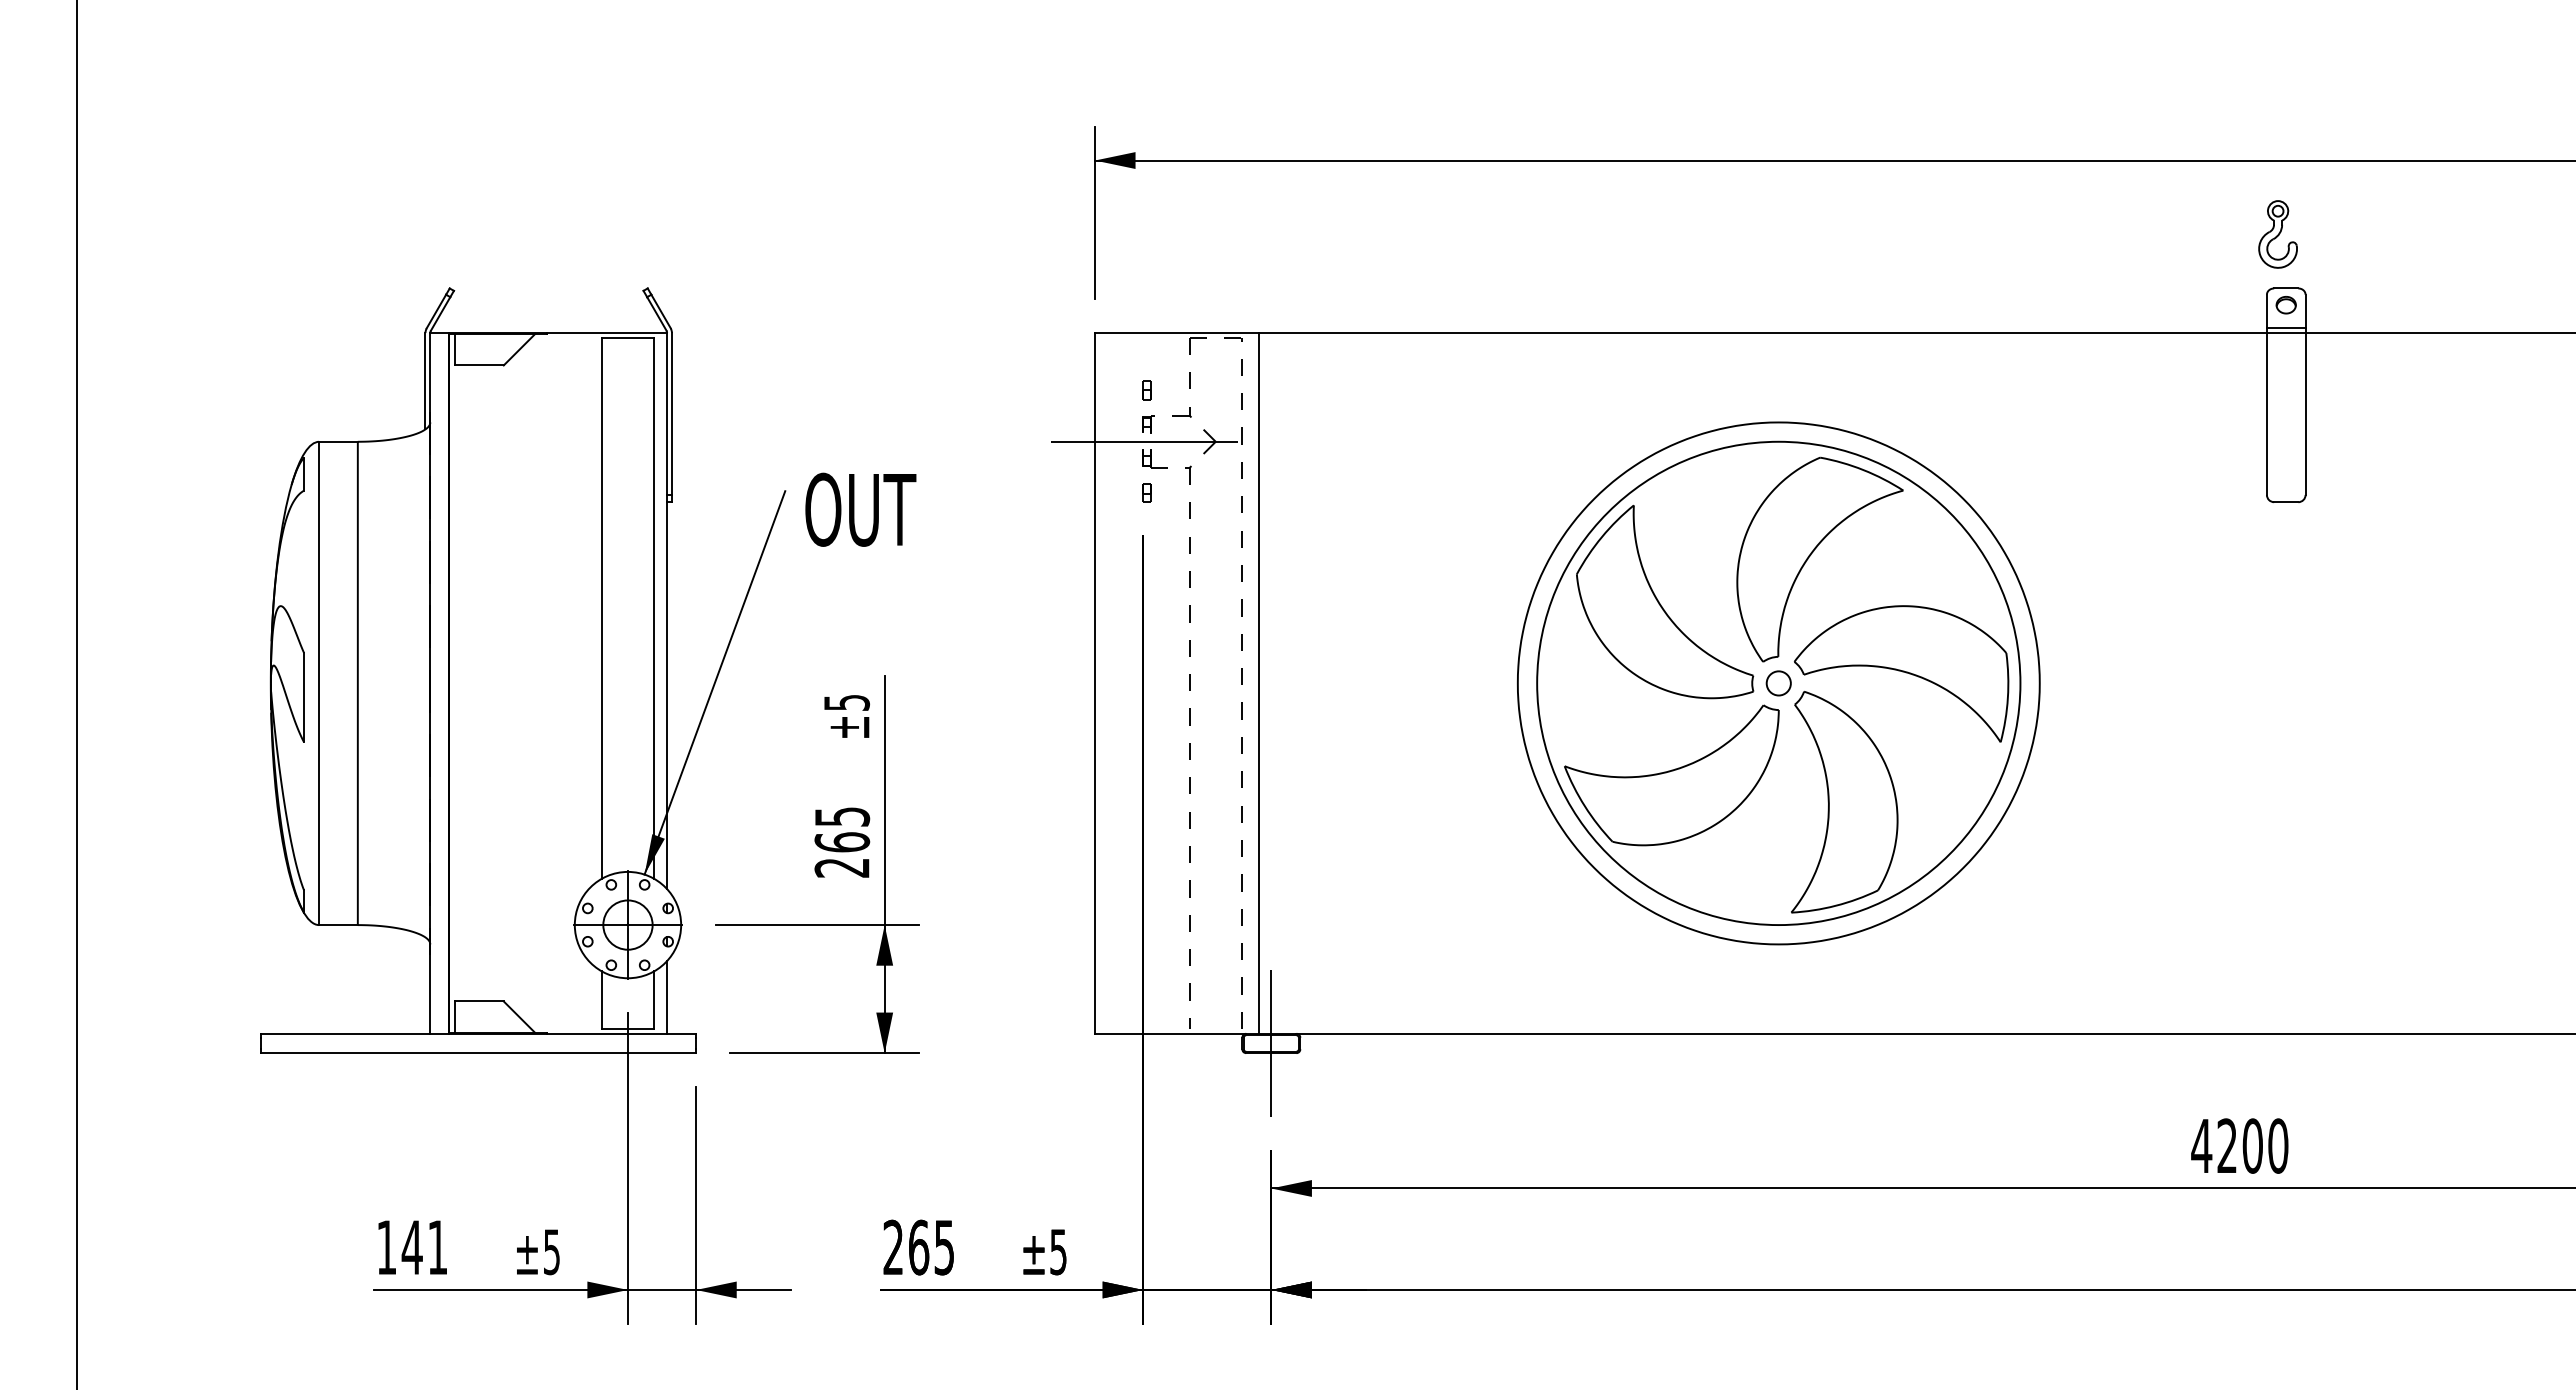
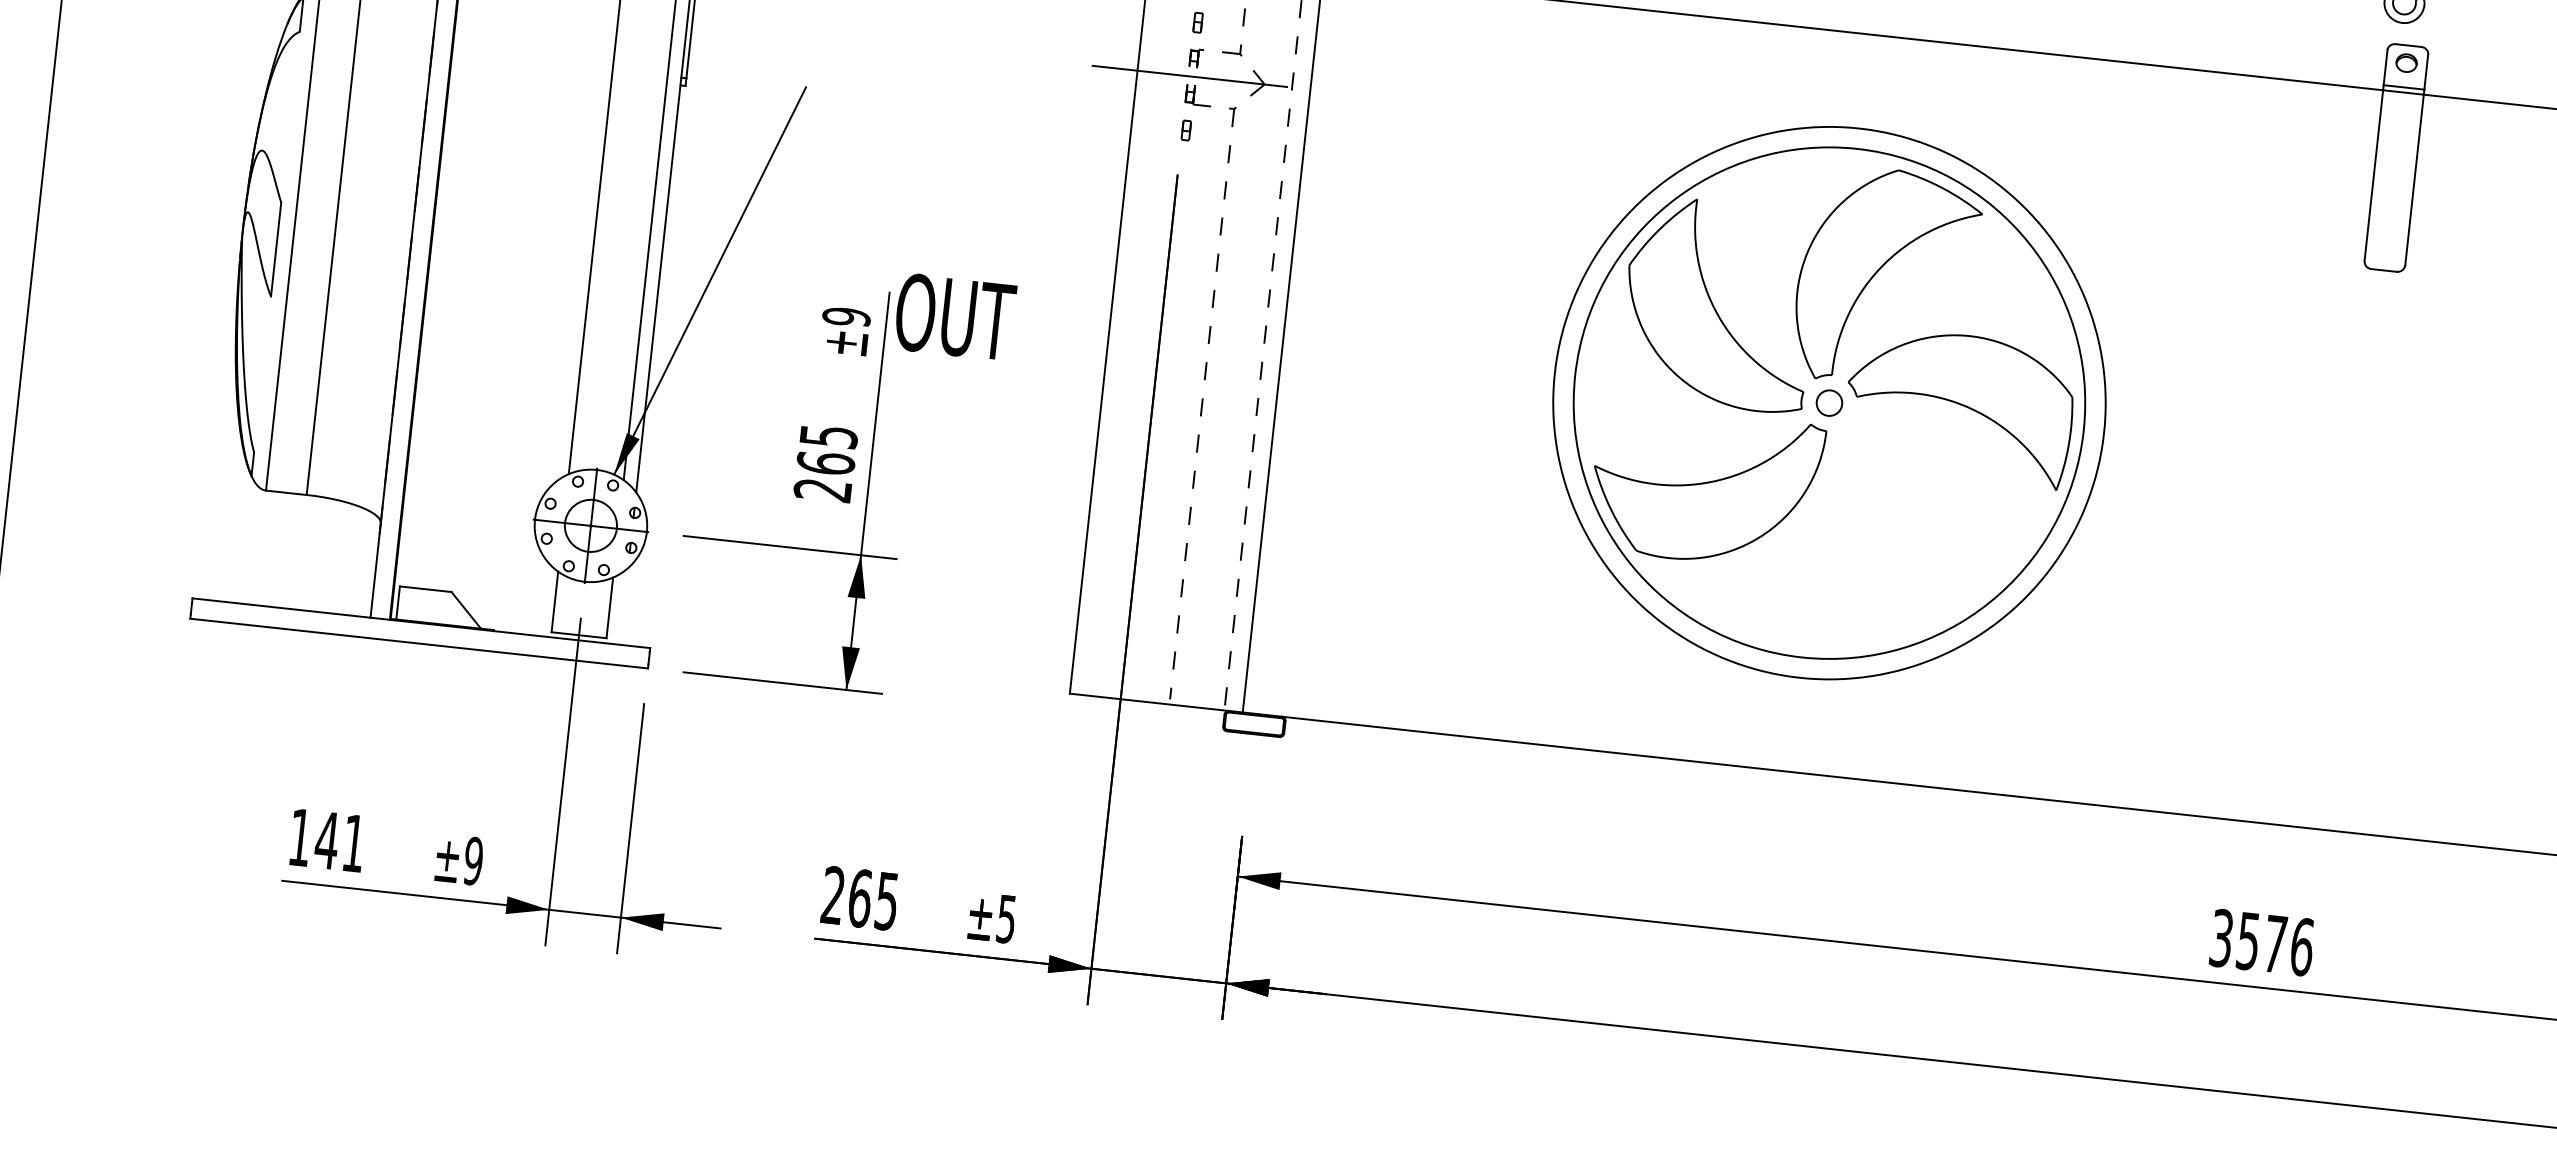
text: (860, 509) -> (954, 316), moved
text: (846, 702) -> (846, 316), ±5 -> ±9
part: (1844, 802) -> (1884, 535), removed
line: (667, 997) -> (624, 606), removed
line: (1271, 1043) -> (1254, 724), removed
text: (2239, 1145) -> (2261, 942), 4200 -> 3576
text: (551, 1251) -> (473, 860), ±5 -> ±9

